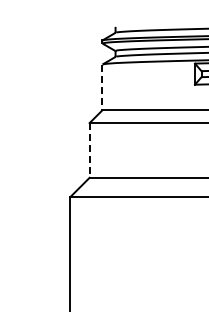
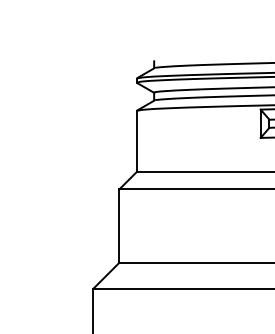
line: (102, 87) -> (136, 141), dashed -> solid
line: (89, 150) -> (119, 226), dashed -> solid

